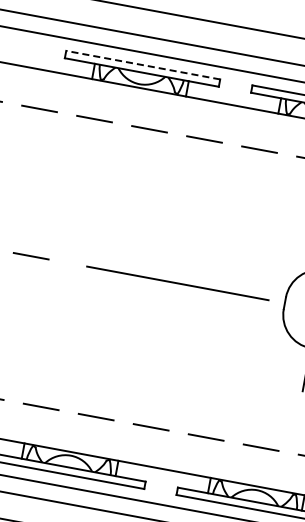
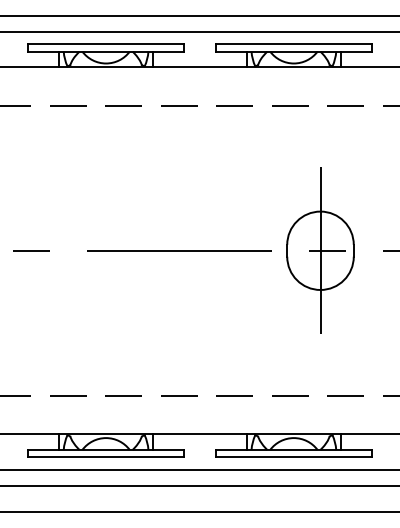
line: (143, 65) -> (106, 44), dashed -> solid

